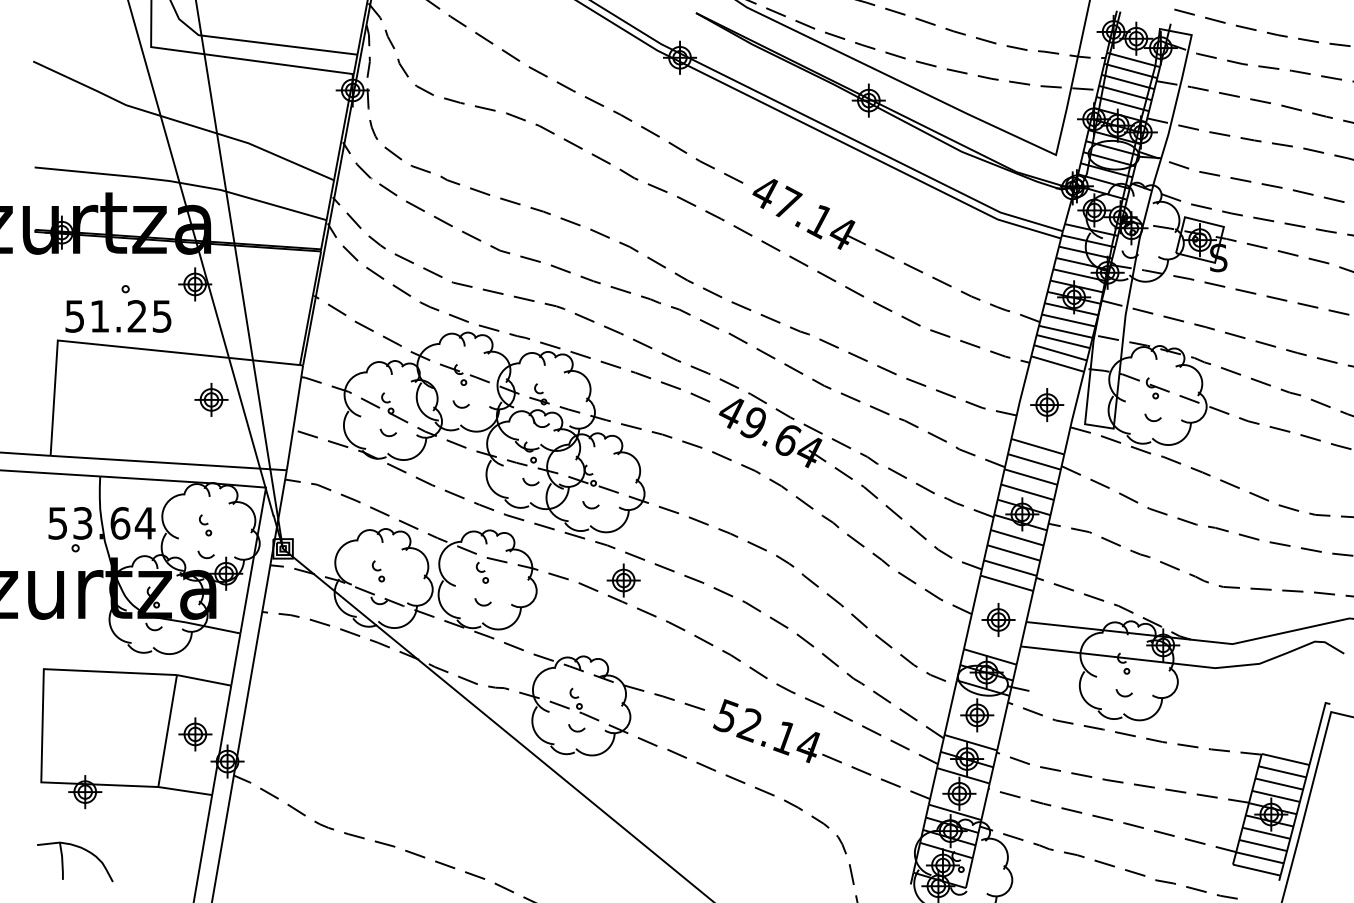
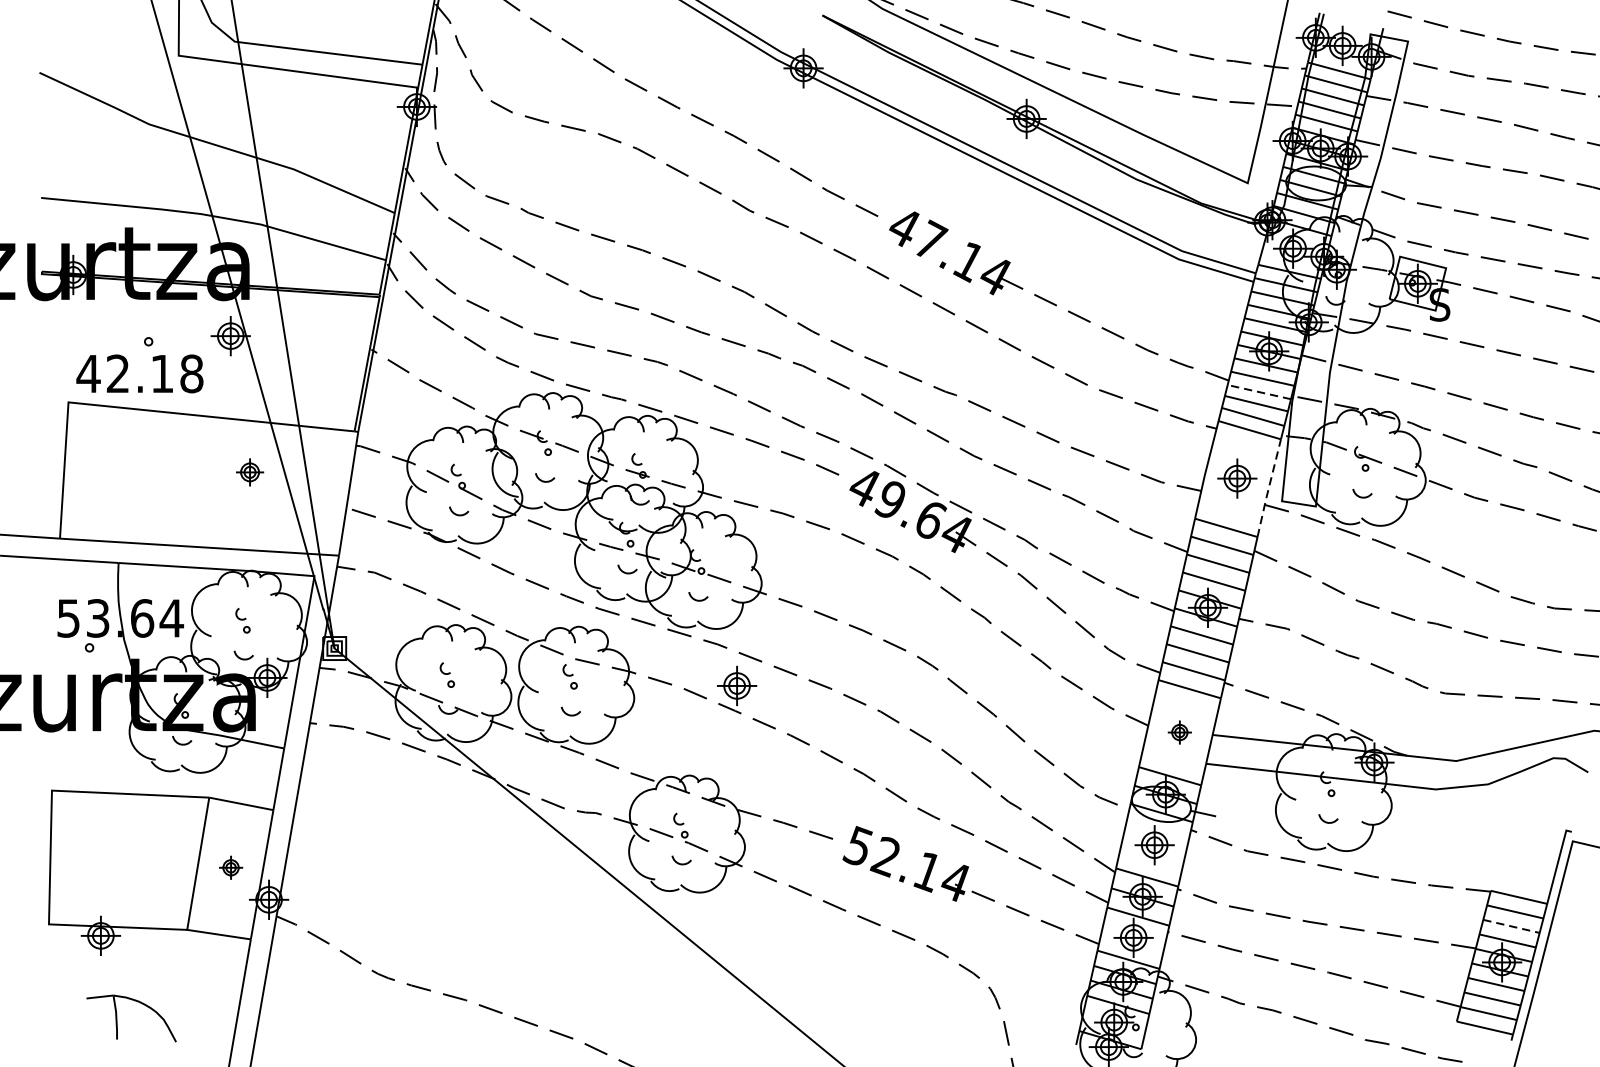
text: (118, 316) -> (140, 374), 51.25 -> 42.18
line: (1065, 331) -> (1258, 391), solid -> dashed
part: (211, 399) -> (250, 472), size x0.7
line: (1073, 412) -> (1268, 487), solid -> dashed
part: (998, 619) -> (1179, 731), size x0.6
part: (195, 734) -> (231, 867), size x0.6
line: (1279, 784) -> (1511, 926), solid -> dashed
part: (63, 861) -> (117, 1017), moved

